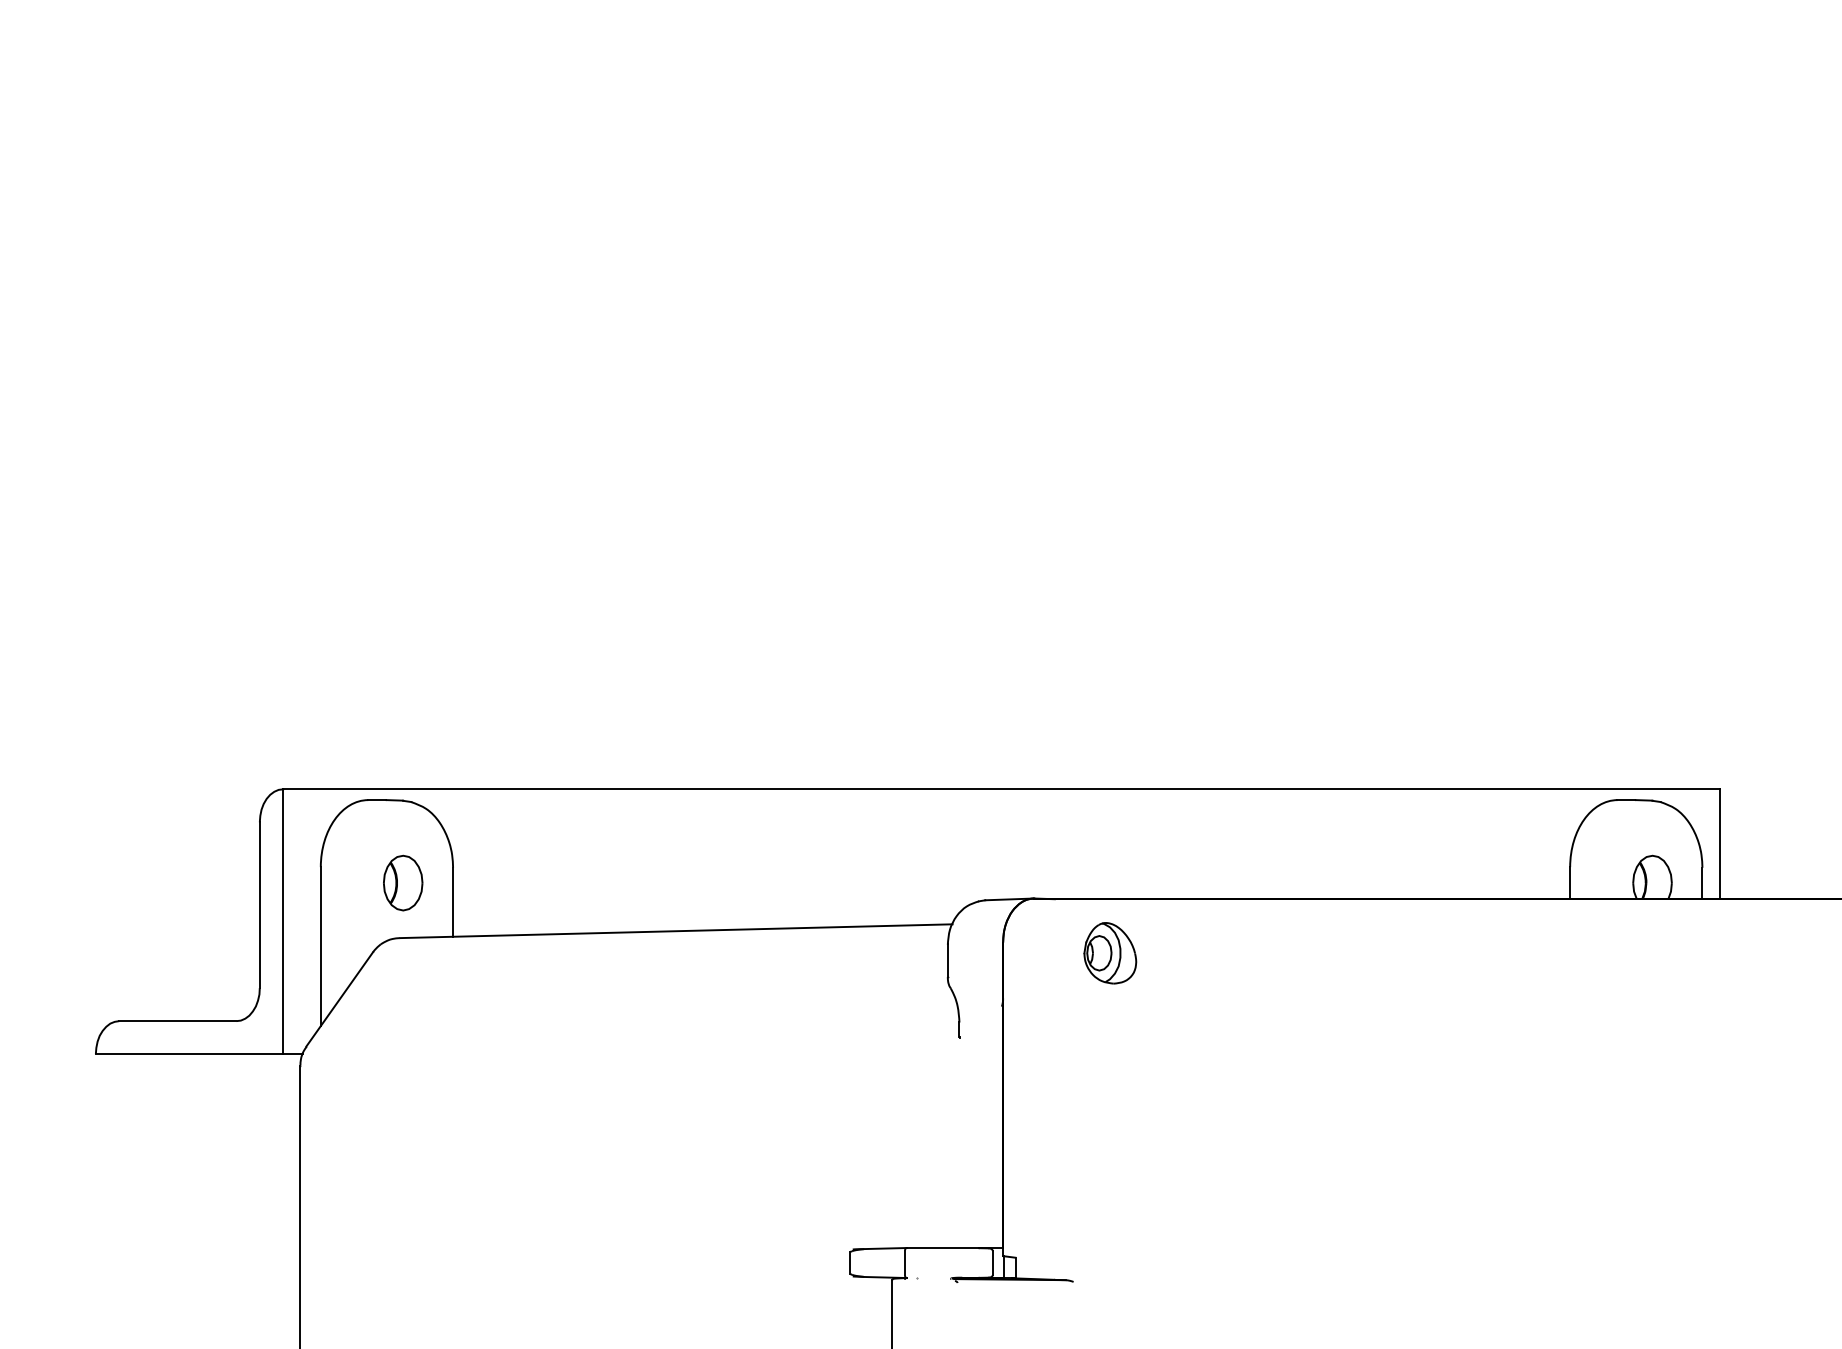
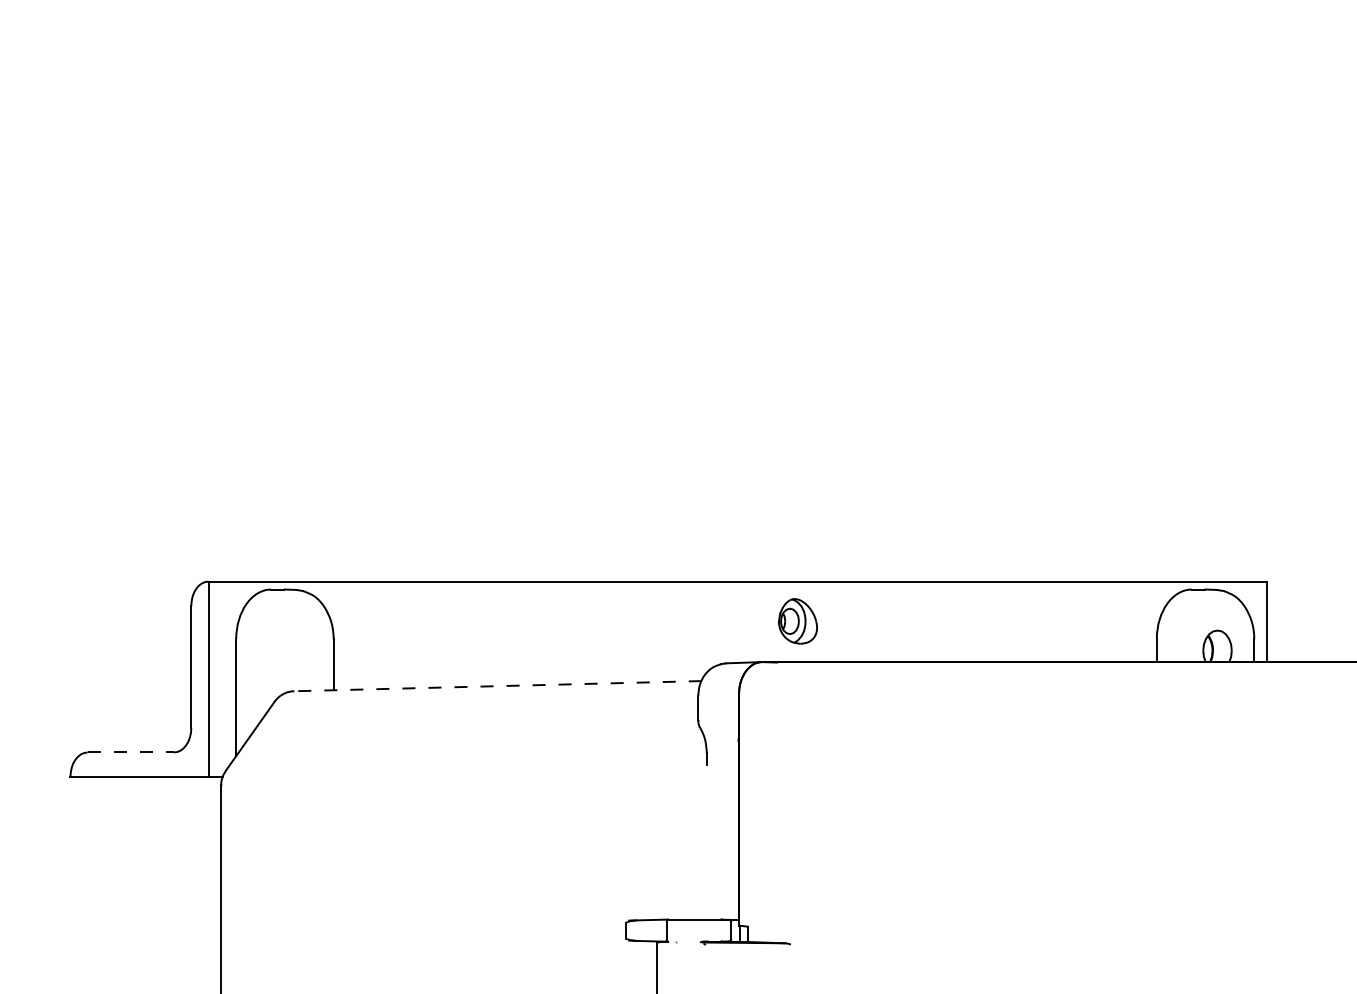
part: (402, 882) -> (296, 650), removed
line: (676, 931) -> (498, 686), solid -> dashed
part: (1109, 953) -> (797, 621), moved
line: (178, 1021) -> (131, 752), solid -> dashed

